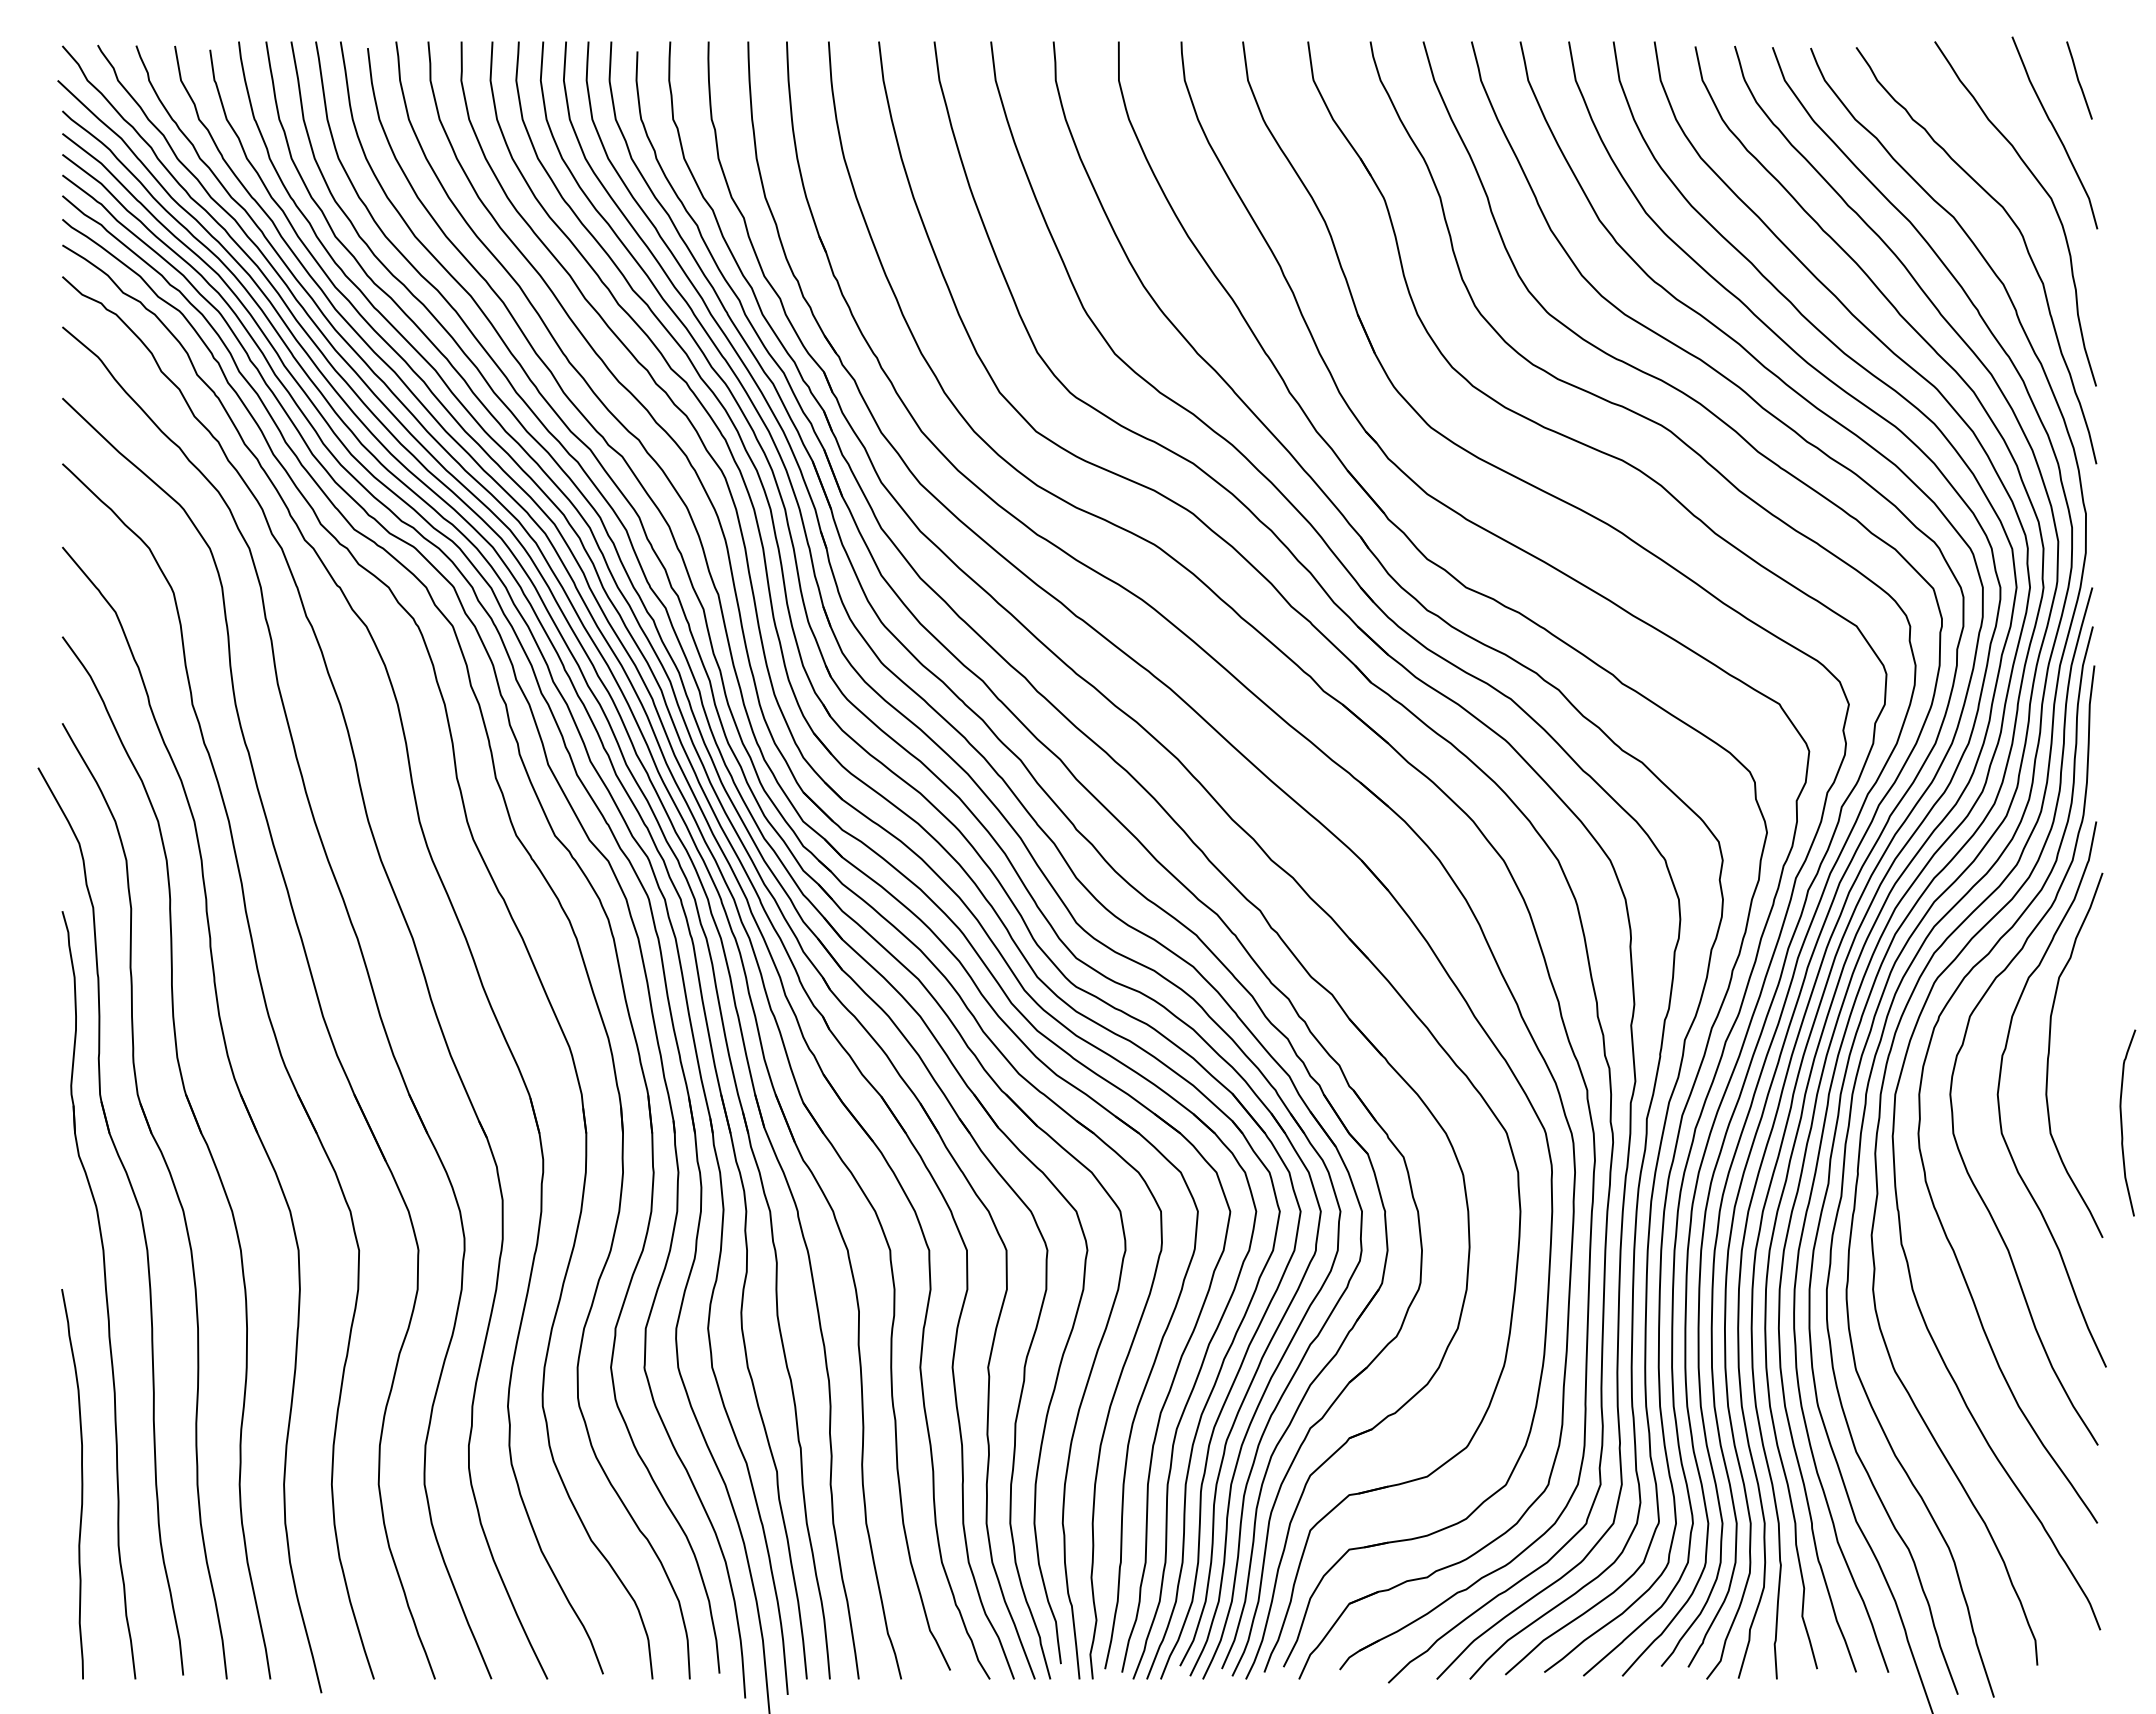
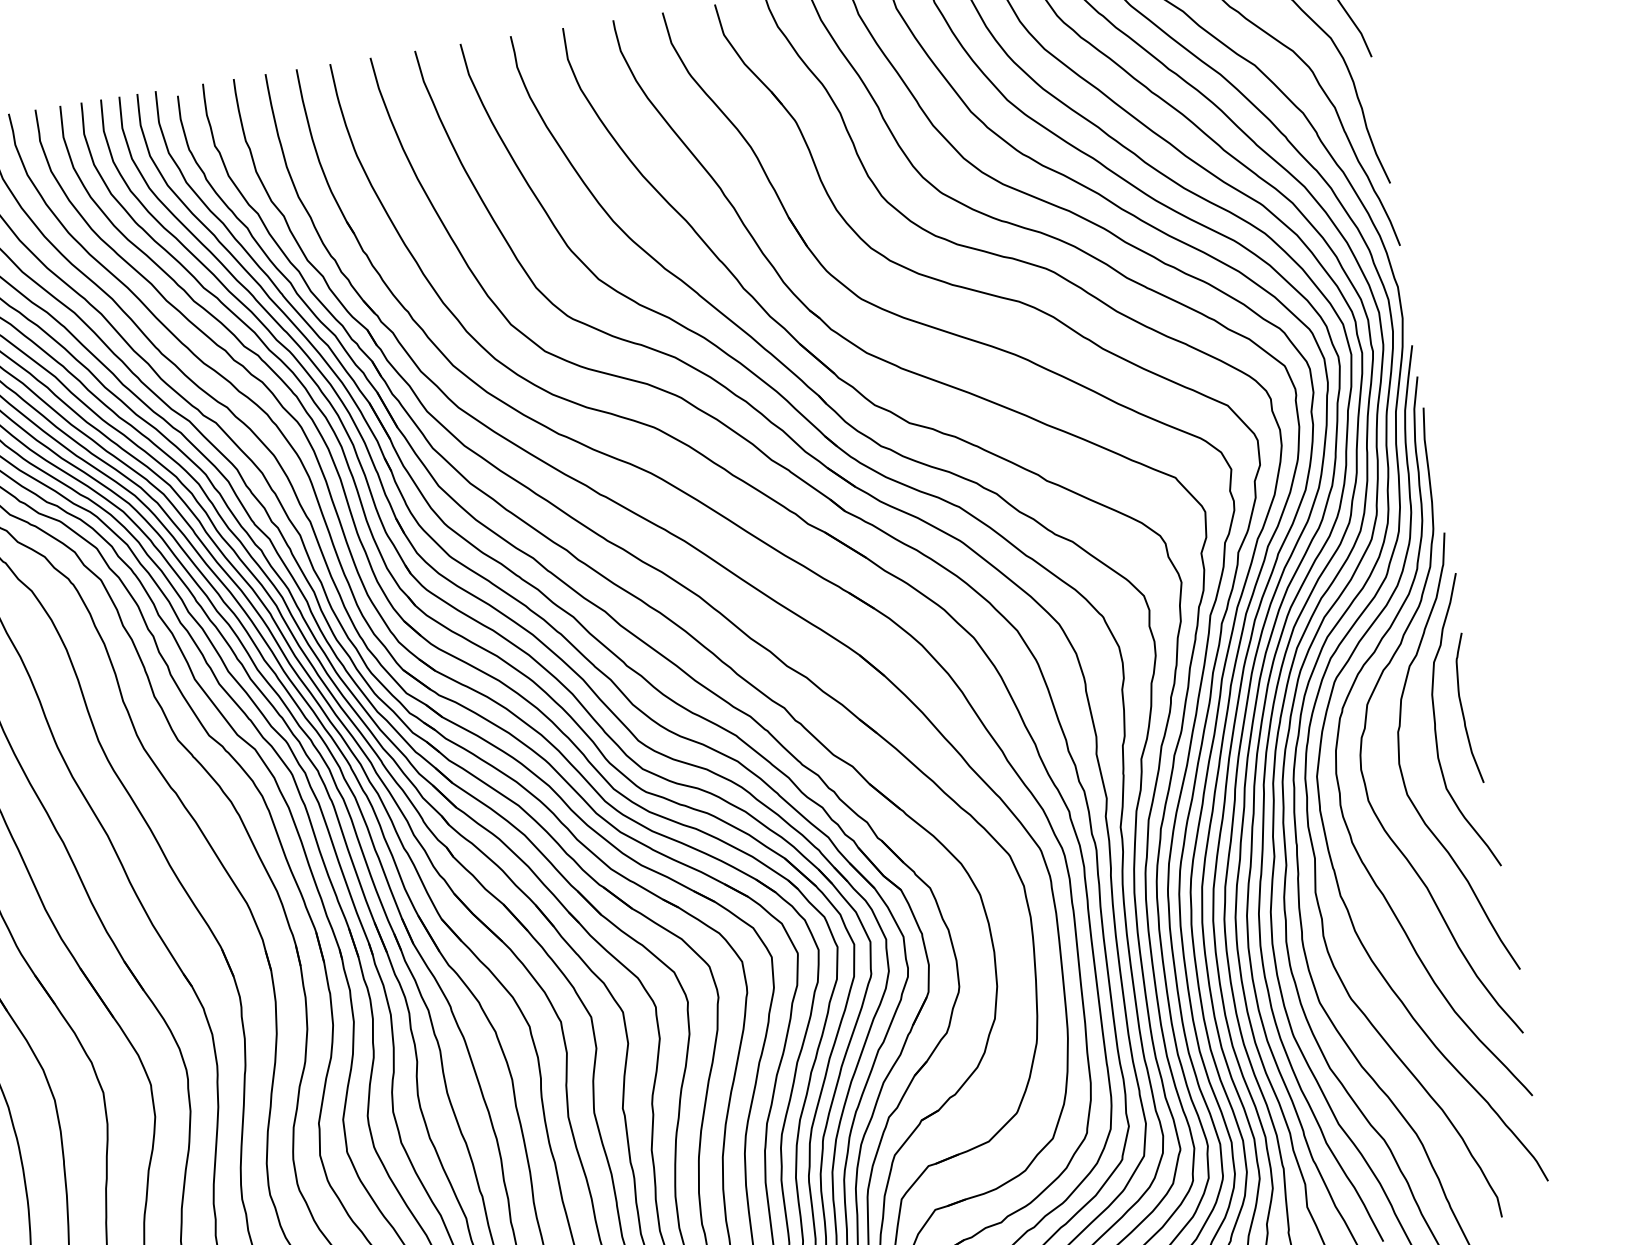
curve: (2122, 1122) -> (1462, 708), moved

